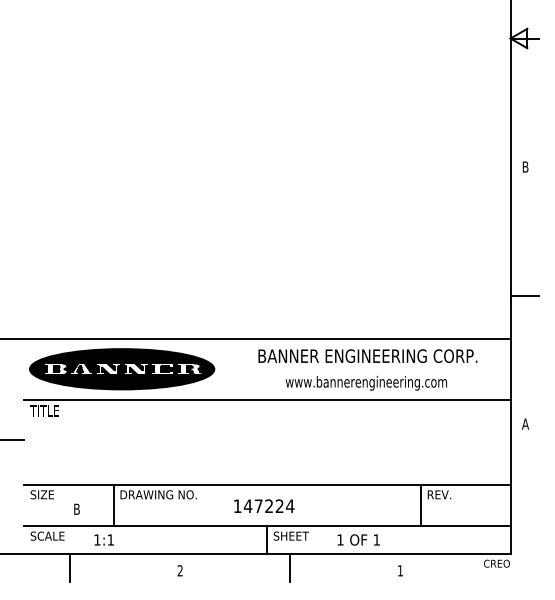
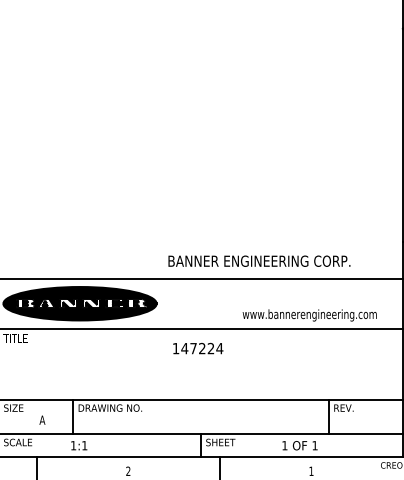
text: (367, 355) -> (259, 260), moved
text: (365, 383) -> (309, 315), moved
text: (264, 505) -> (198, 348), moved
text: (76, 508) -> (42, 419), B -> A
text: (103, 539) -> (78, 445), moved
text: (358, 539) -> (299, 445), moved

